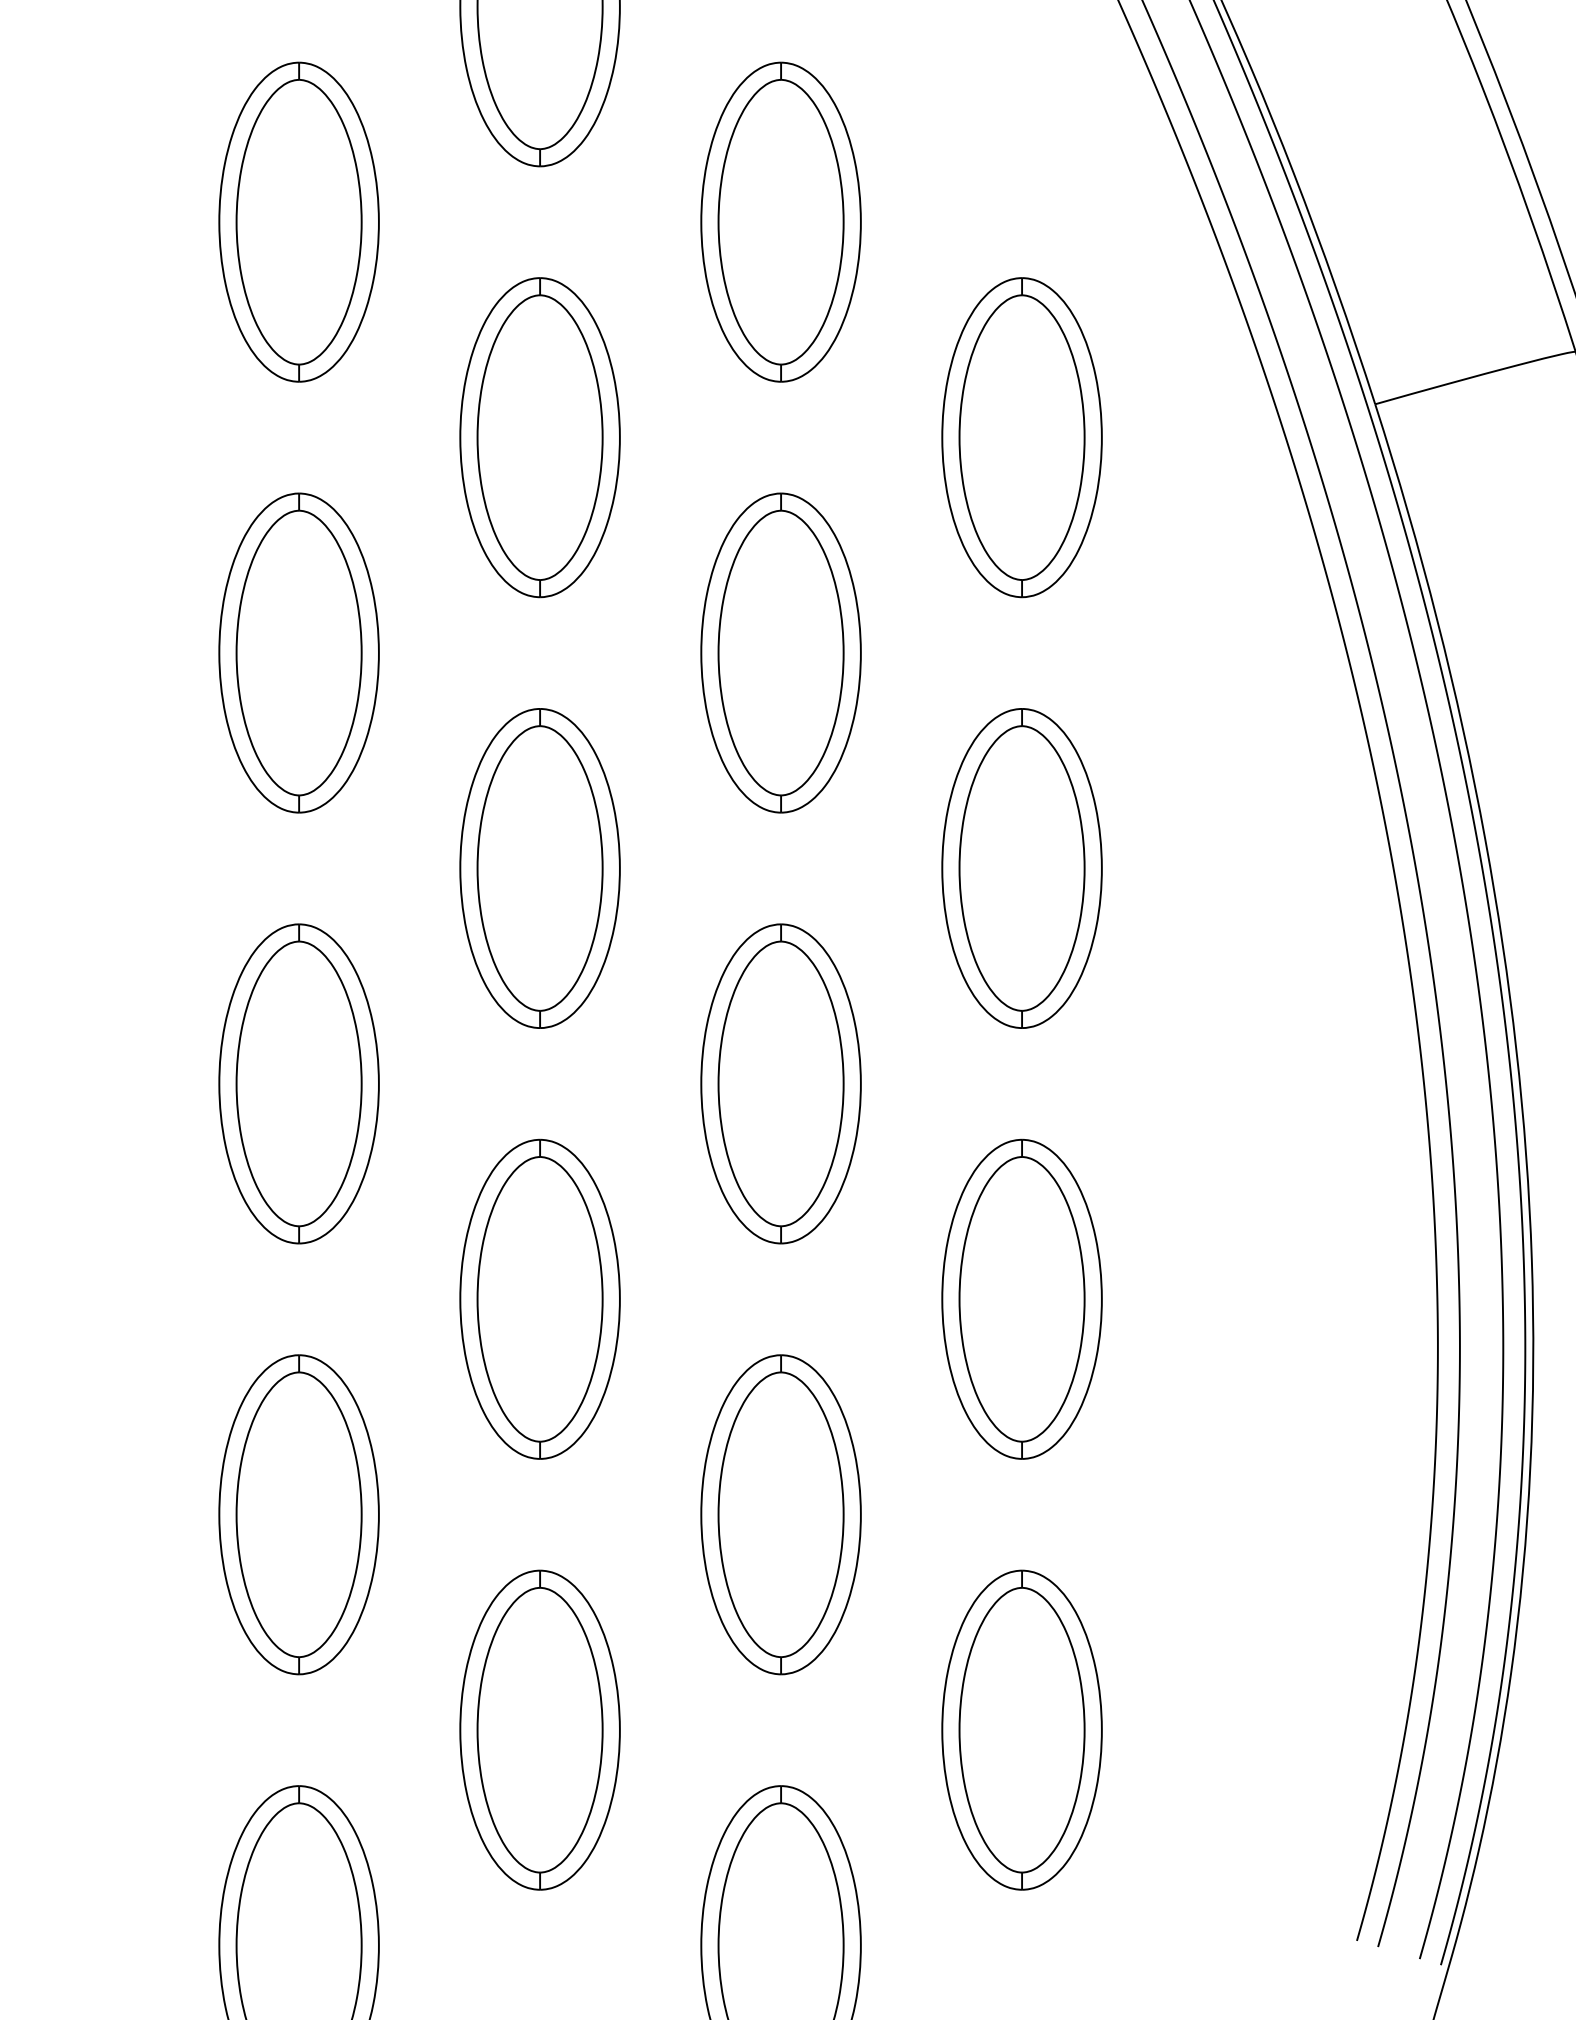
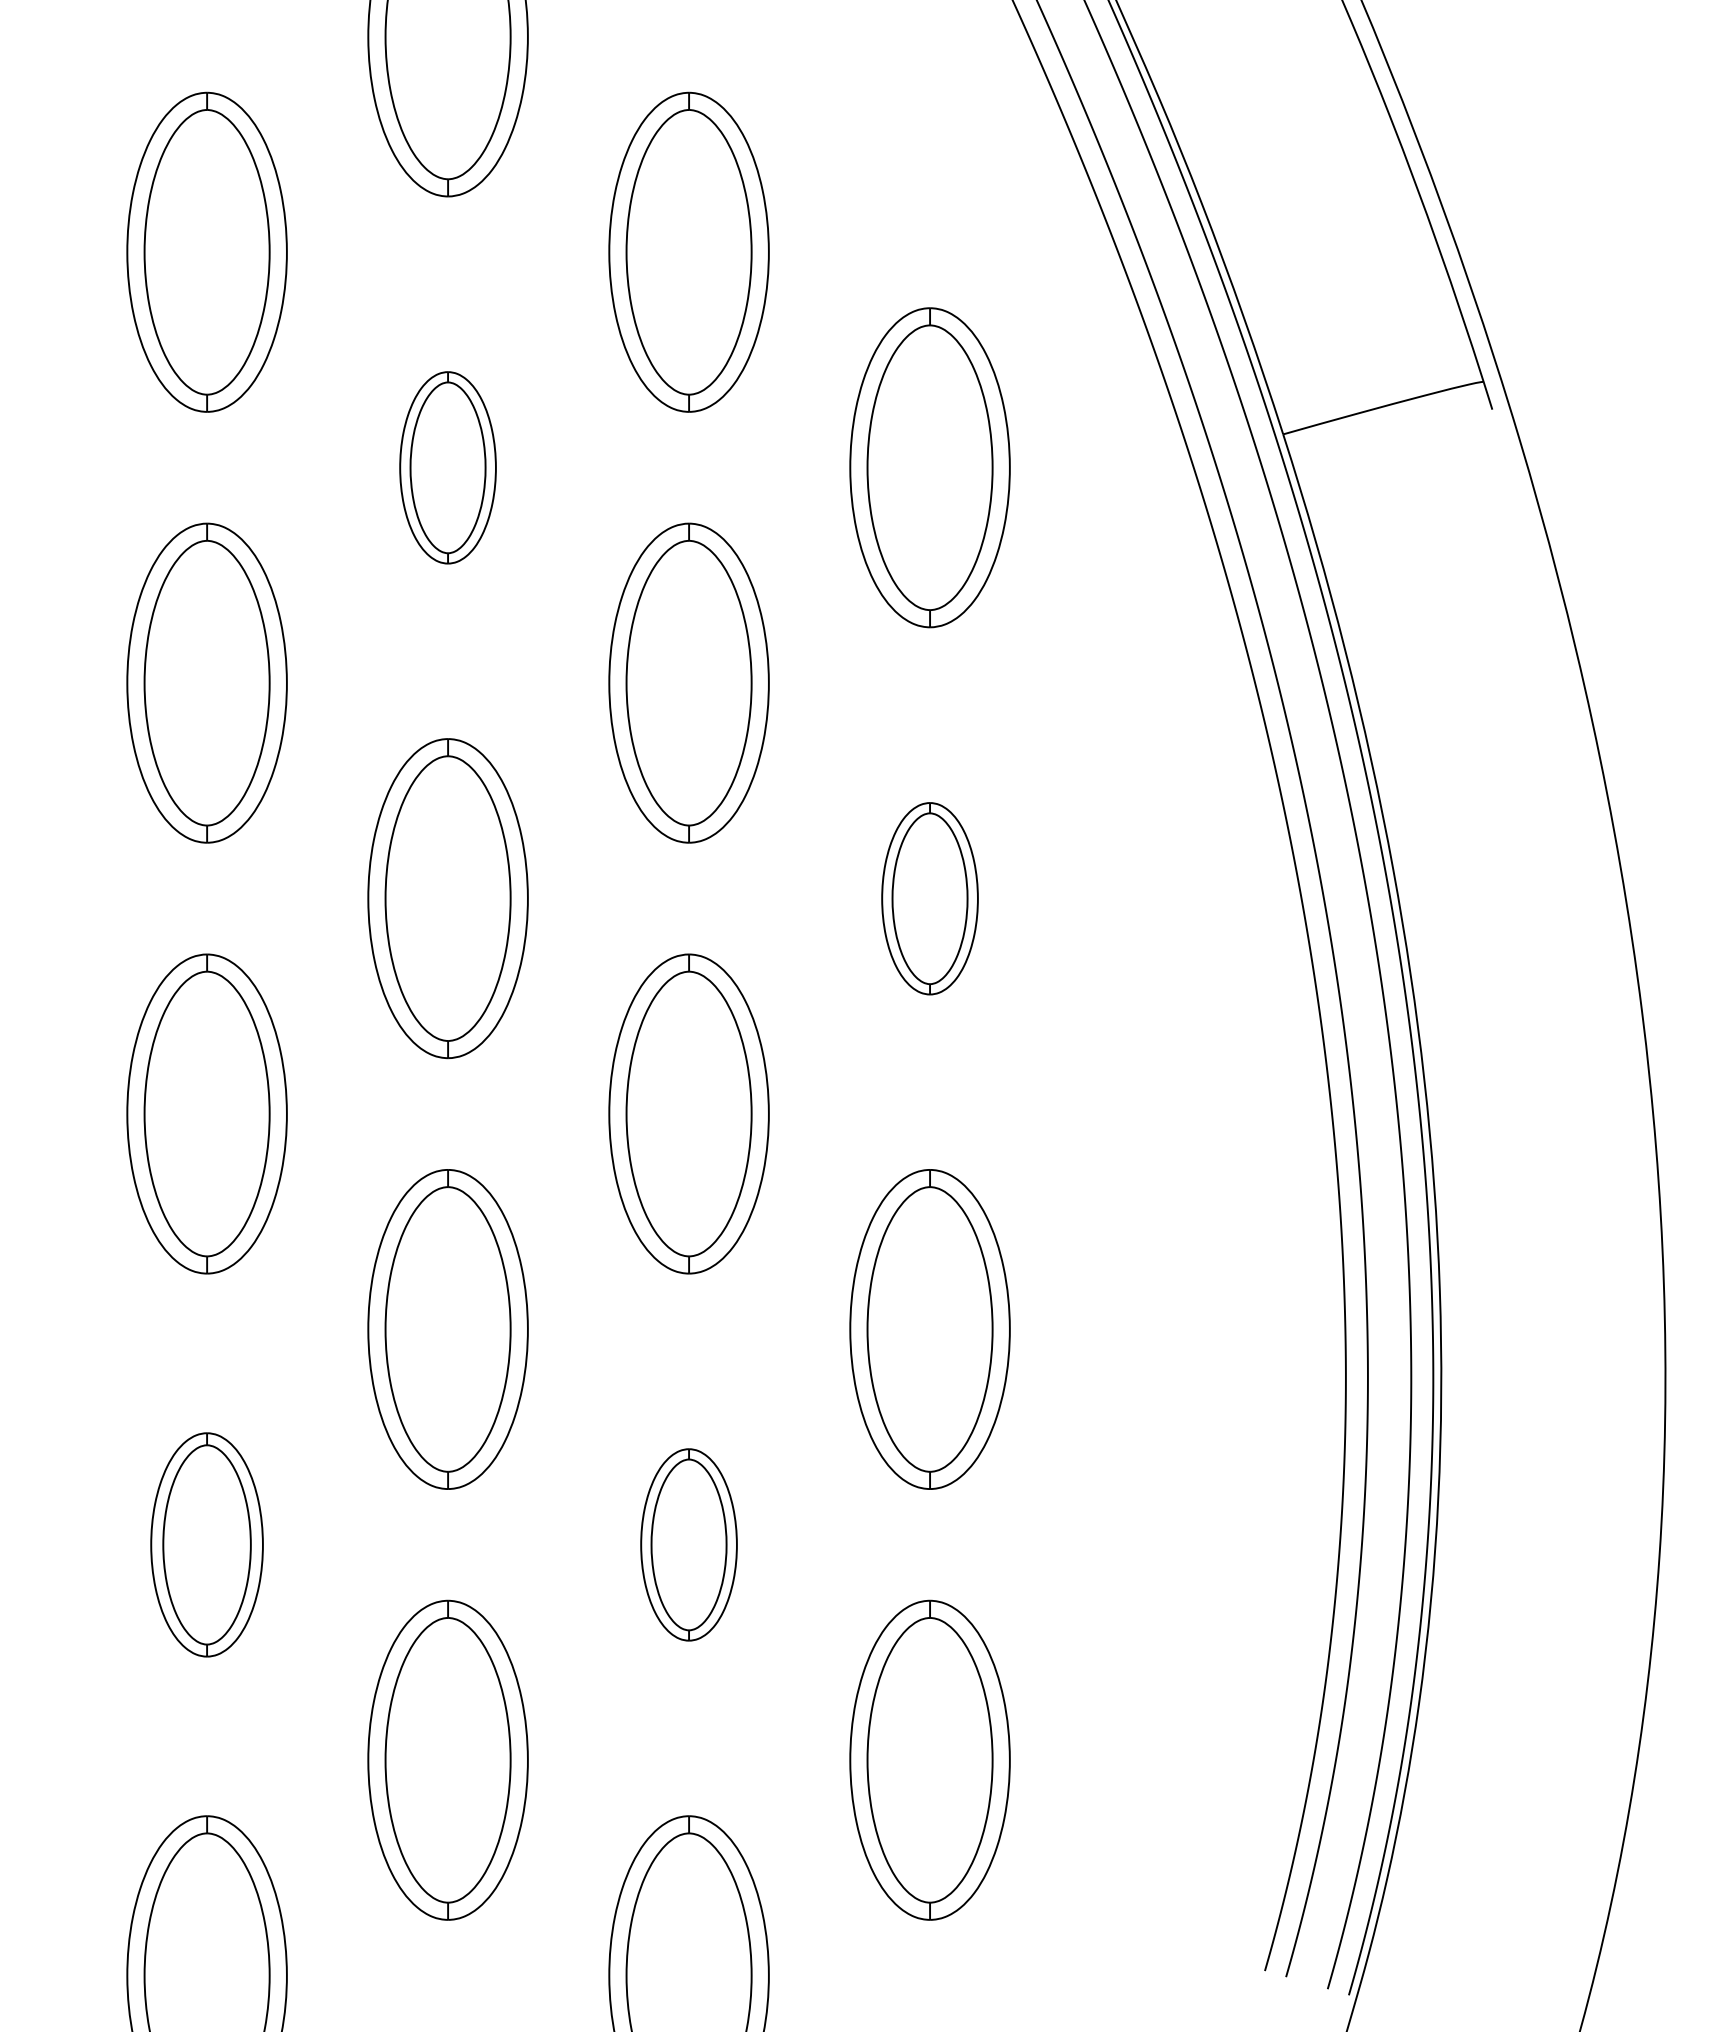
part: (539, 437) -> (447, 467), size x0.6
part: (1021, 868) -> (929, 898), size x0.6
part: (298, 1514) -> (206, 1544), size x0.7
part: (780, 1514) -> (688, 1544), size x0.6

